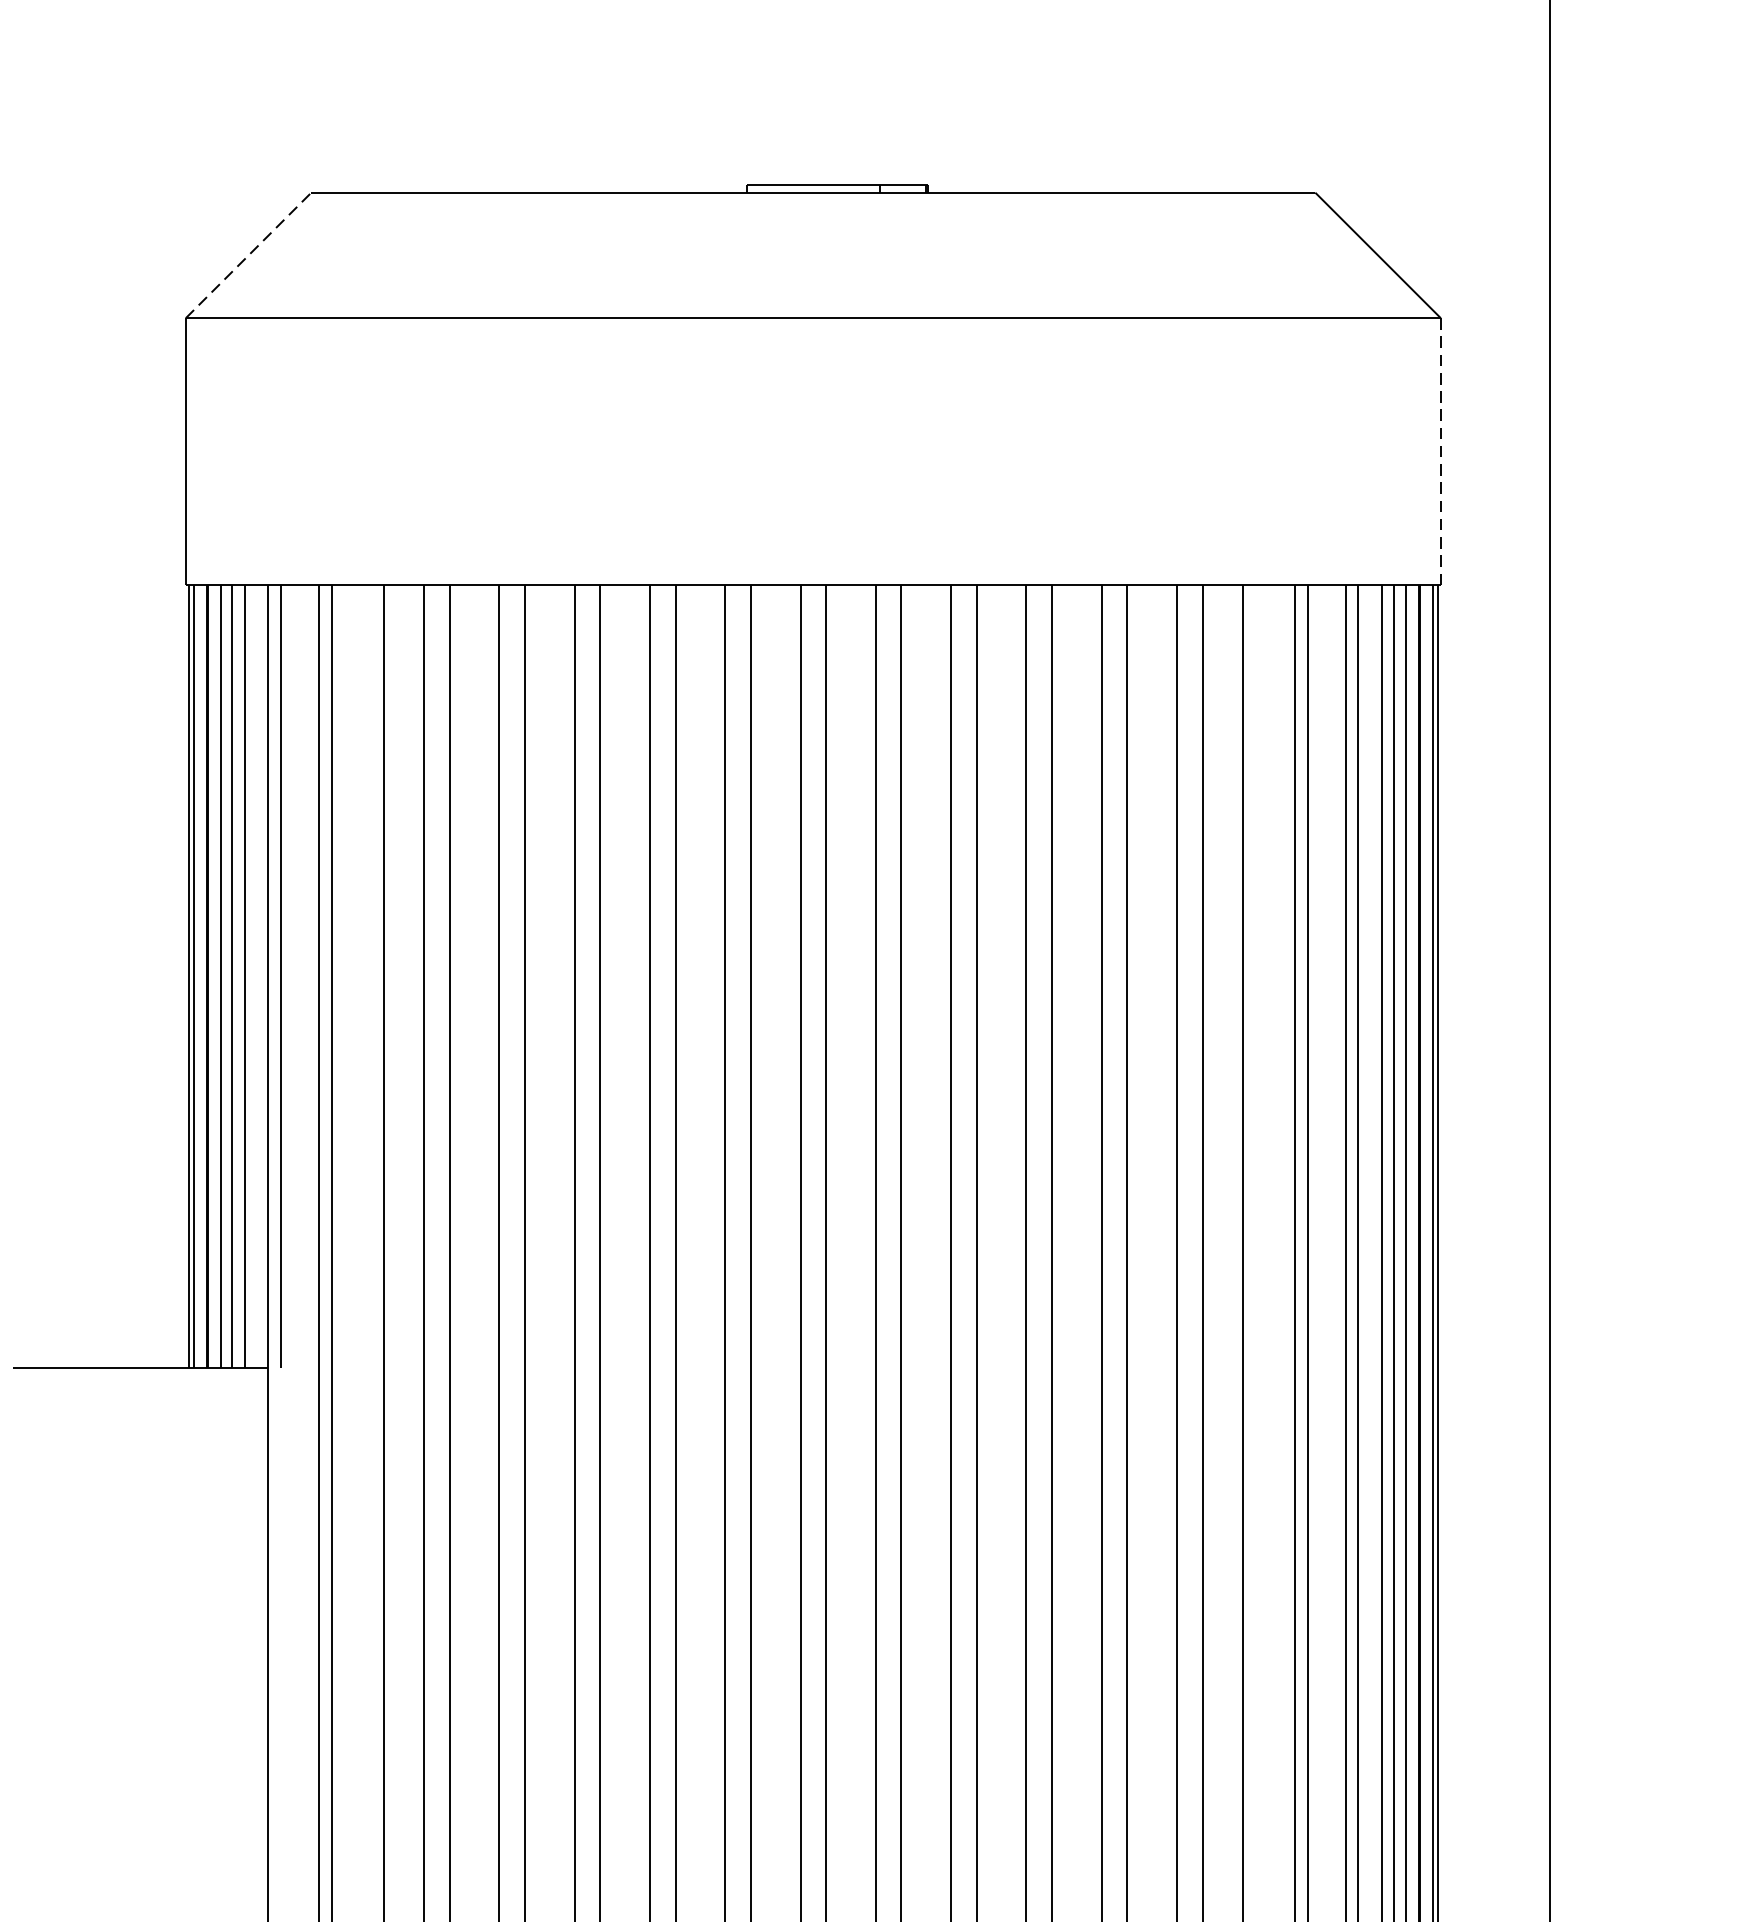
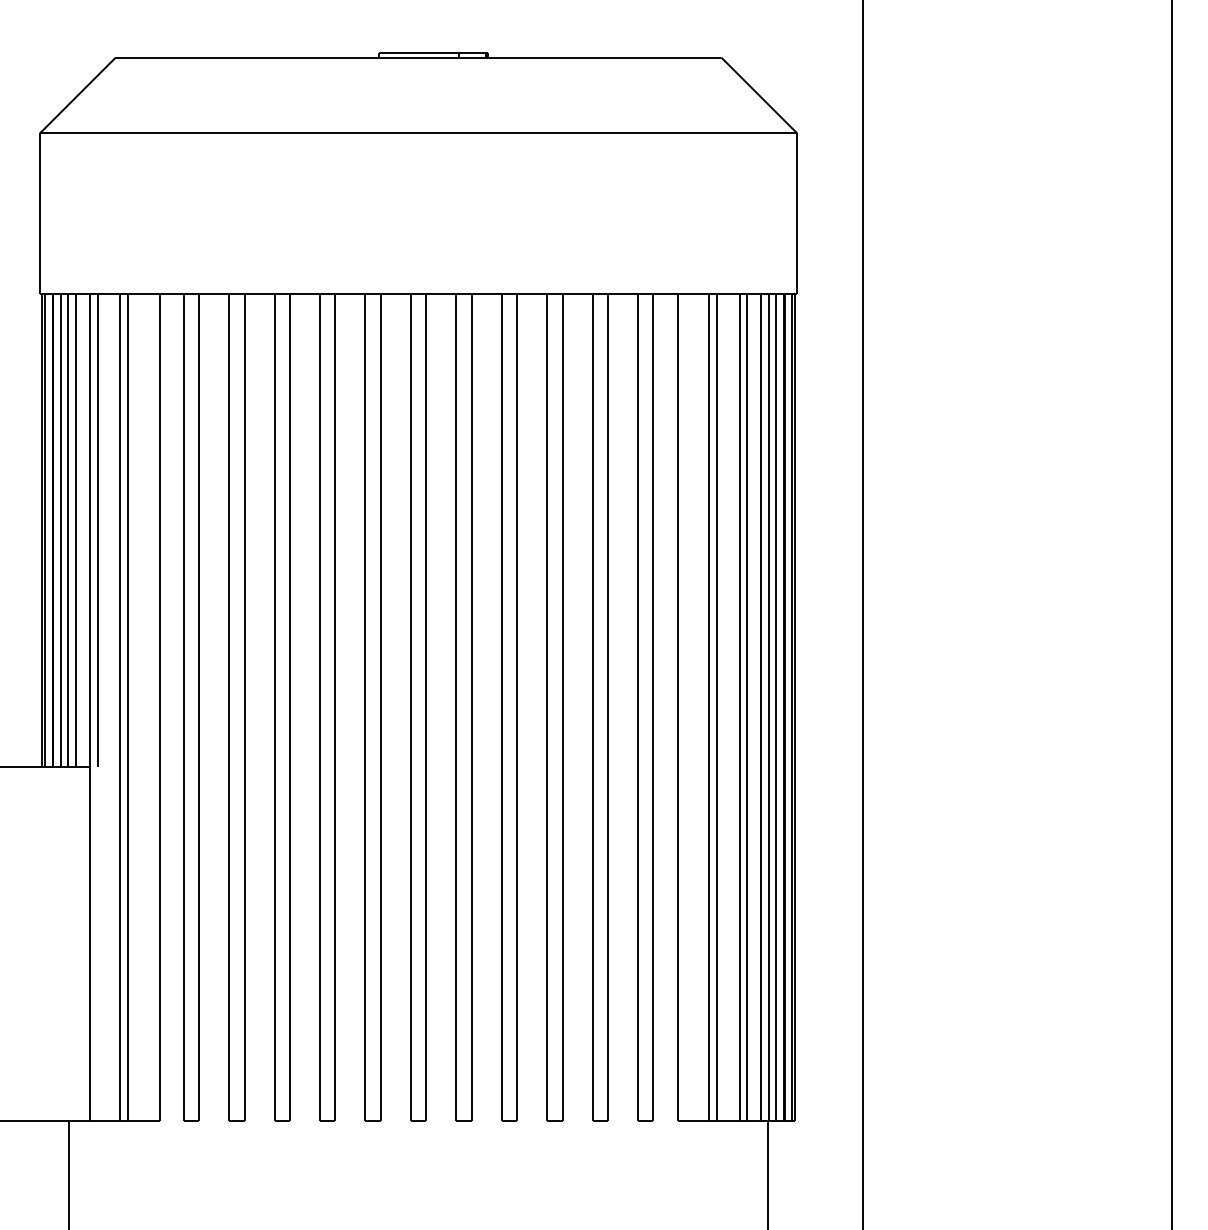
line: (247, 255) -> (77, 95), dashed -> solid
line: (1441, 452) -> (797, 214), dashed -> solid

